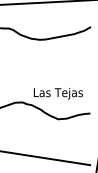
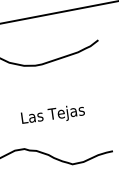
text: (58, 93) -> (53, 115), moved

